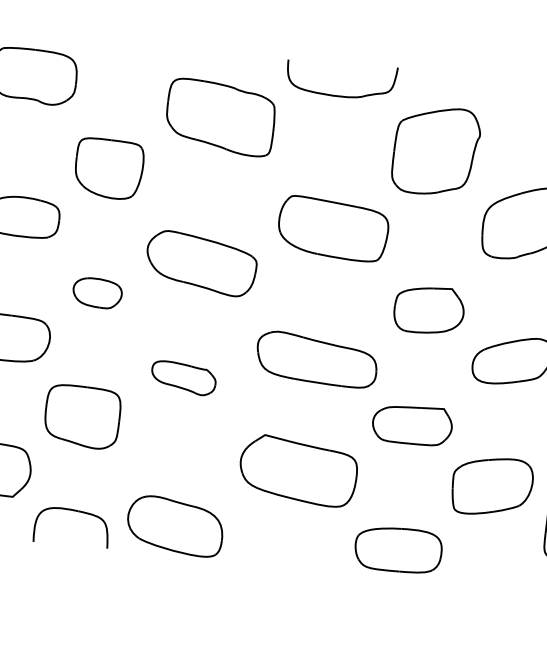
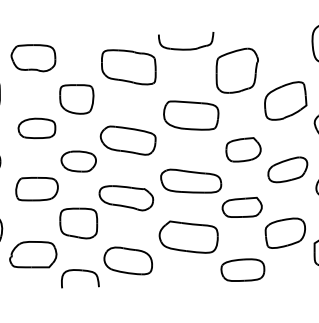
part: (97, 293) -> (78, 161), size x1.43
part: (183, 378) -> (126, 198), size x1.67
part: (173, 525) -> (127, 260), moved

